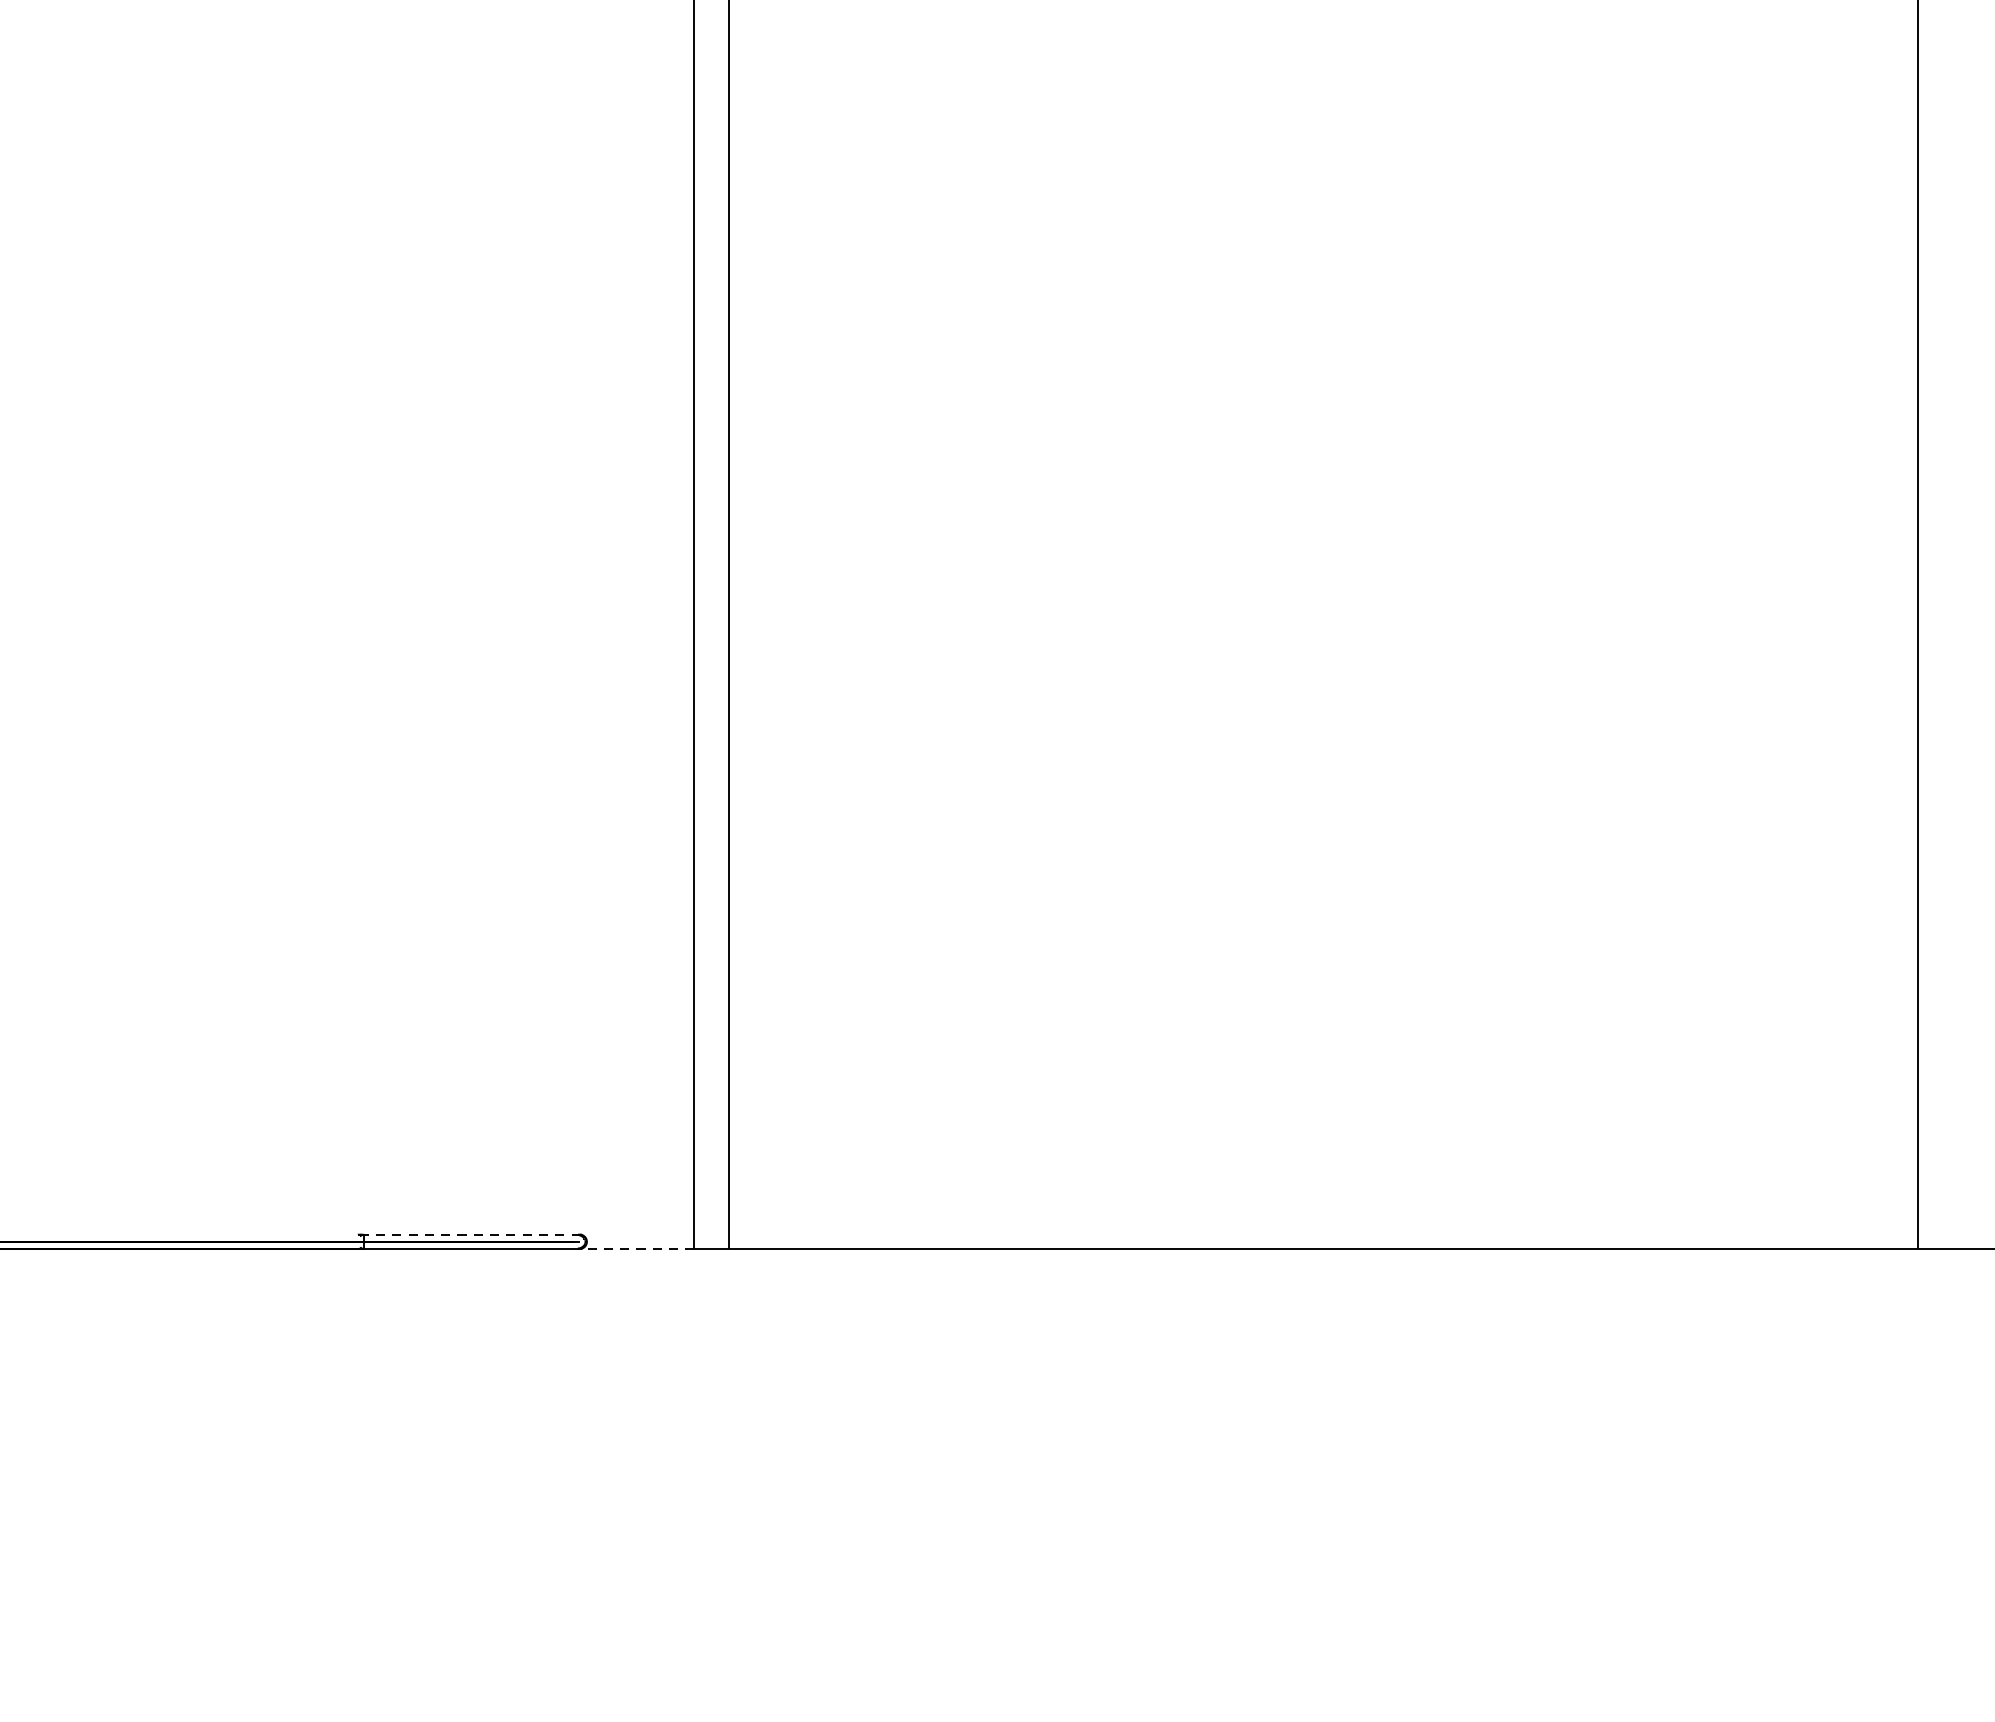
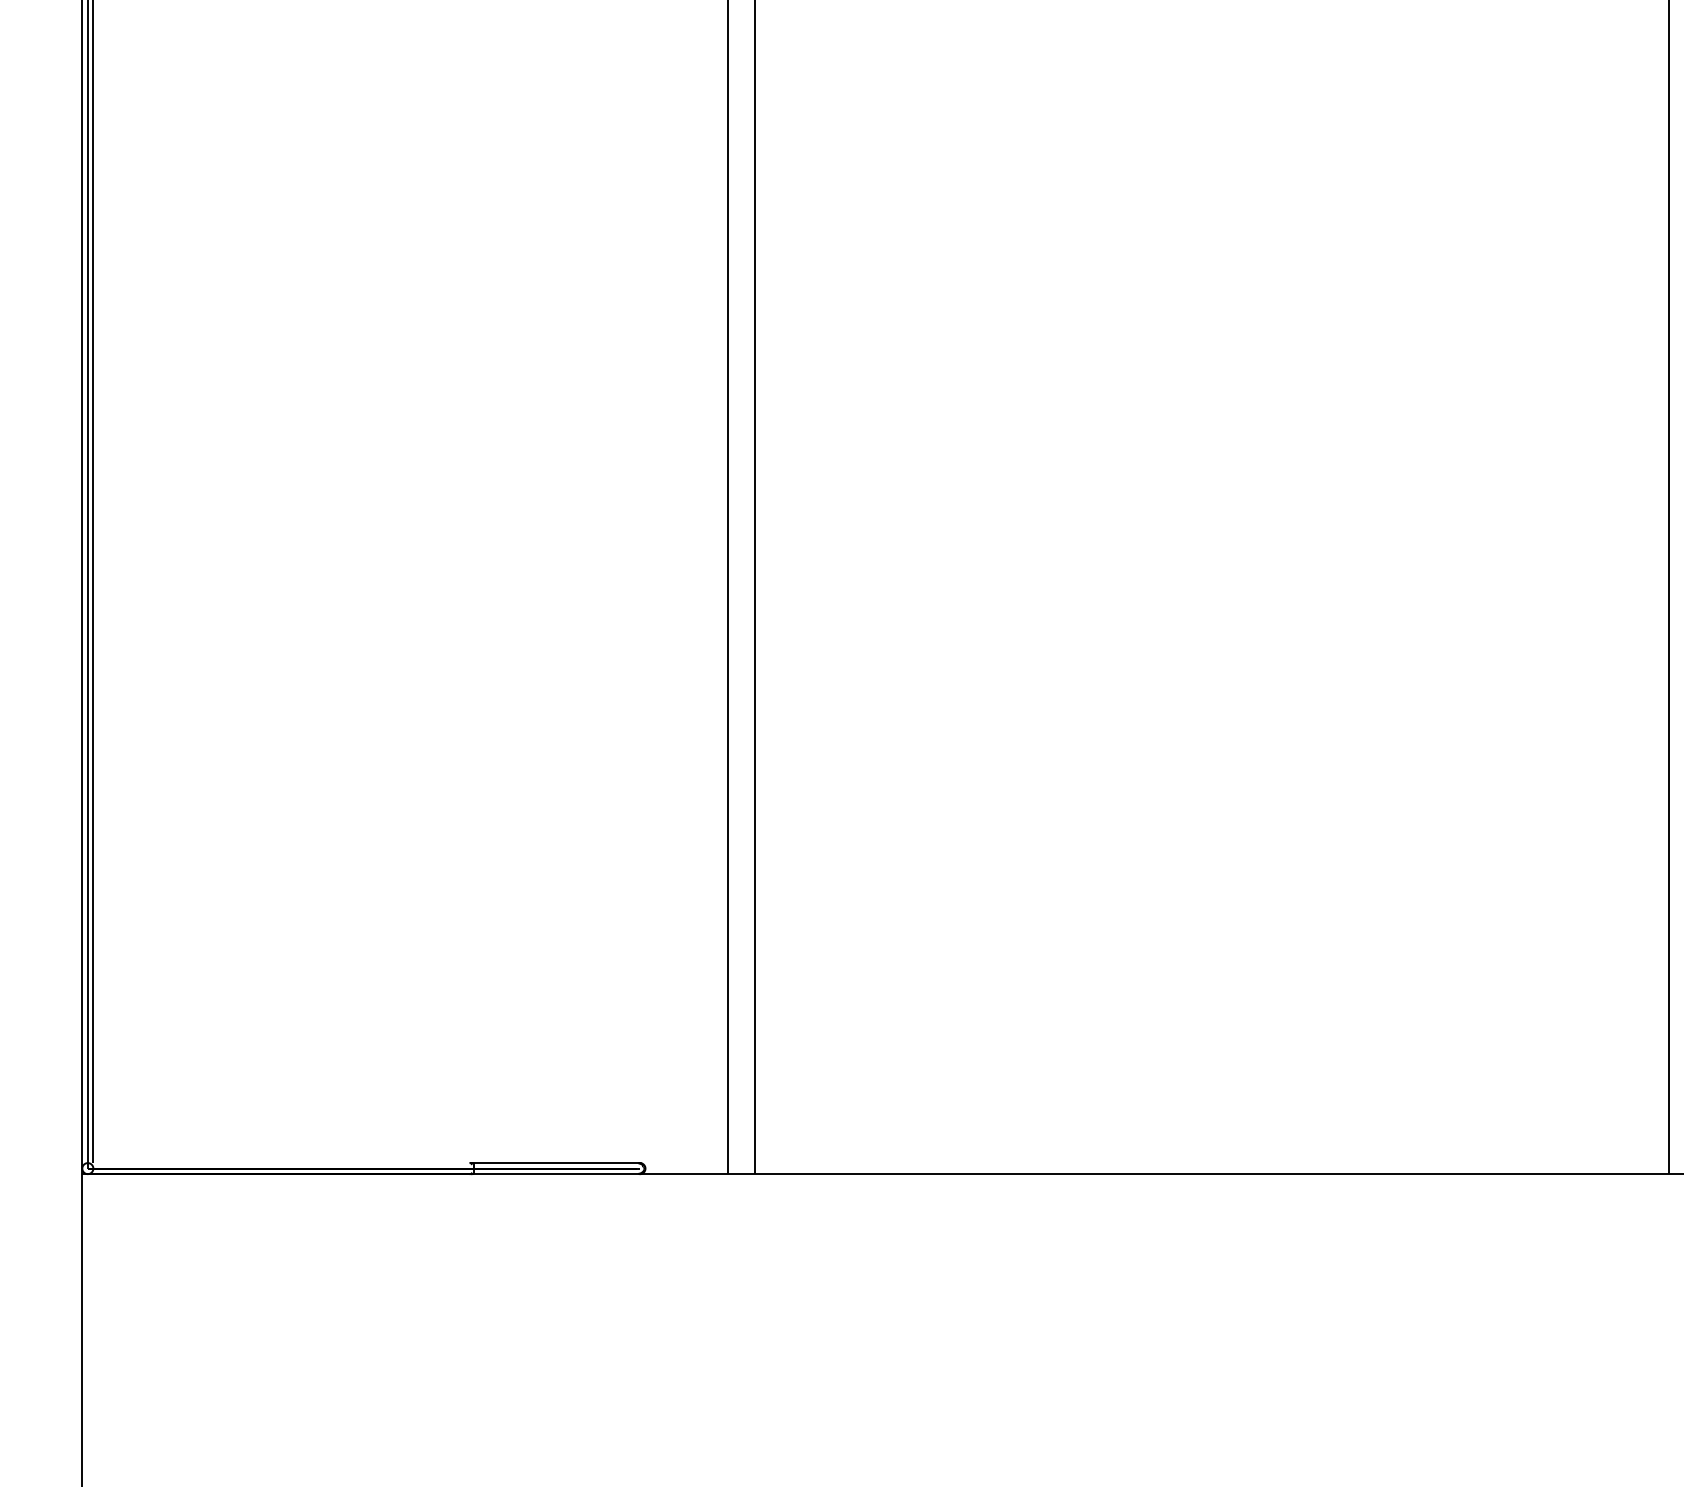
line: (469, 1235) -> (555, 1163), dashed -> solid
line: (637, 1249) -> (684, 1174), dashed -> solid

